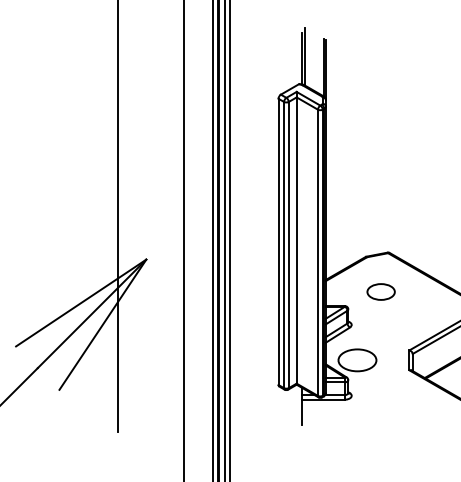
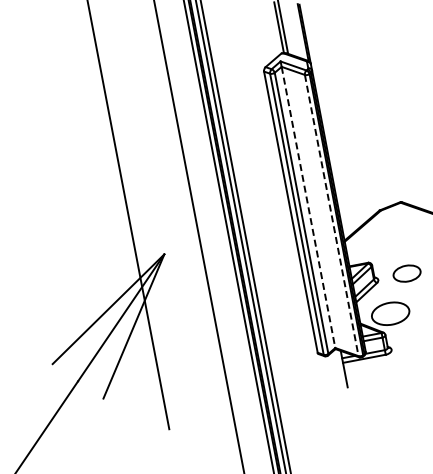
line: (296, 241) -> (308, 208), solid -> dashed
line: (318, 253) -> (332, 216), solid -> dashed
part: (380, 291) -> (406, 273), moved

